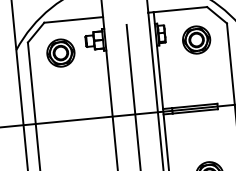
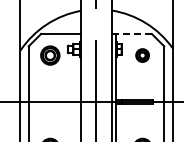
line: (180, 10) -> (133, 34), solid -> dashed
part: (196, 39) -> (142, 55), size x0.7

